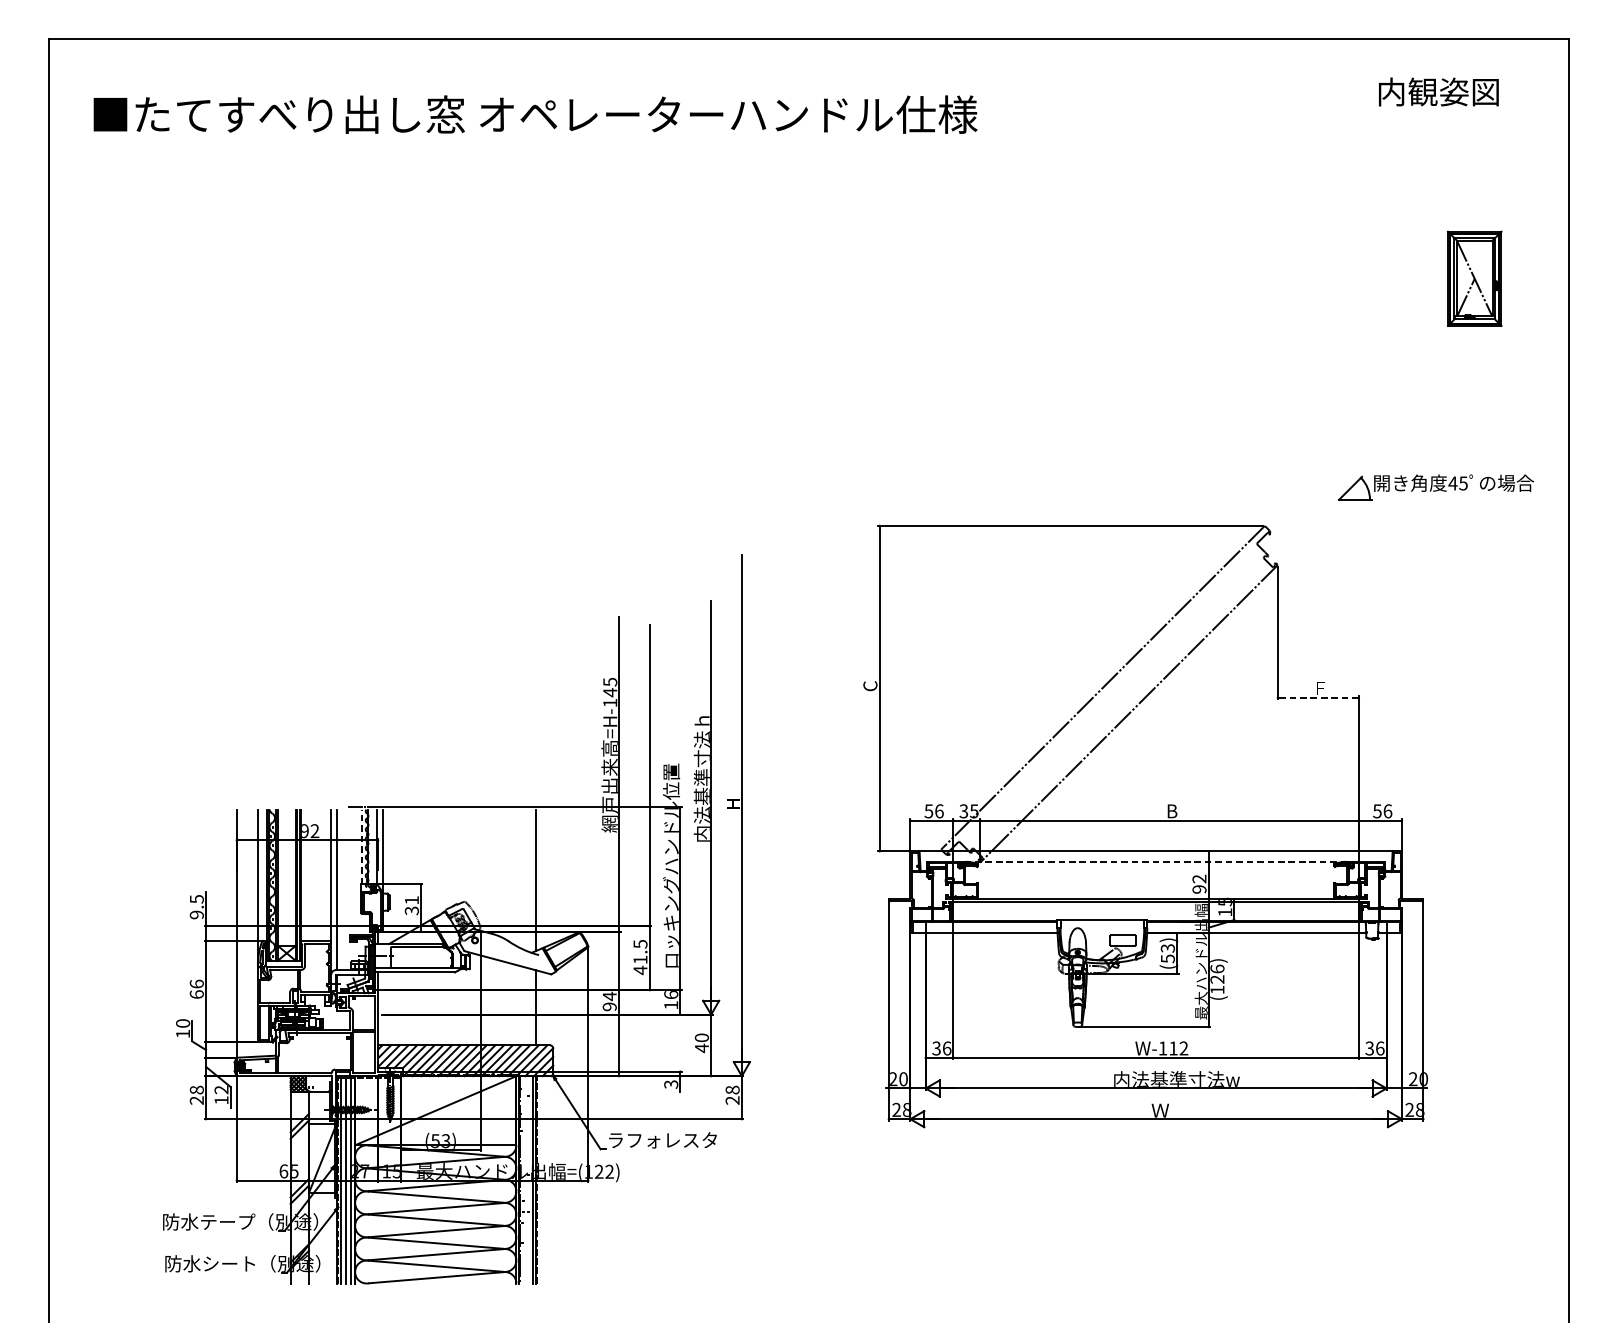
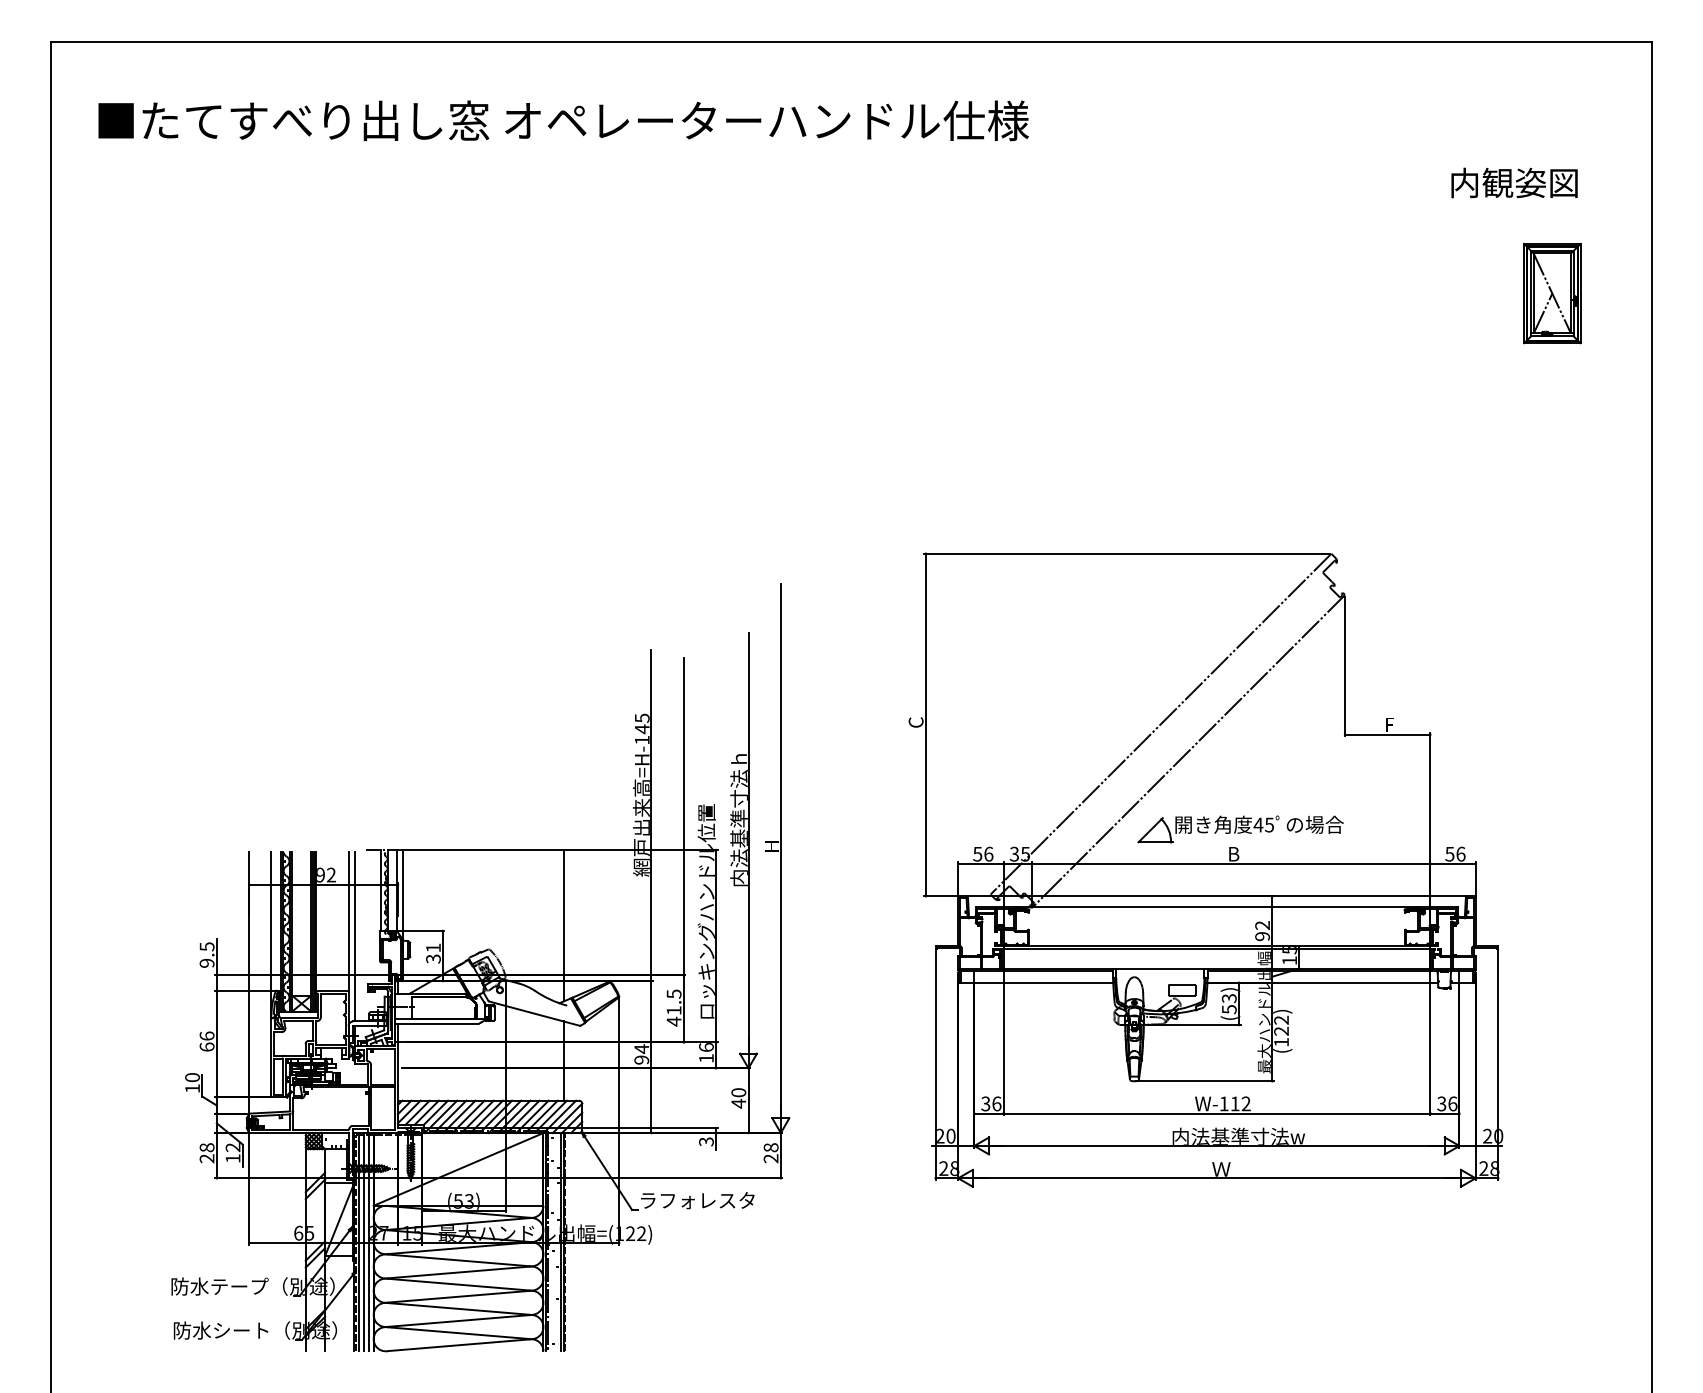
text: (1438, 91) -> (1514, 182), moved
part: (1435, 487) -> (1240, 829), moved
line: (1318, 697) -> (1387, 734), dashed -> solid
line: (361, 846) -> (380, 891), dashed -> solid
line: (1155, 861) -> (1216, 907), dashed -> solid
text: (1217, 968) -> (1281, 1019), (126) -> (122)

